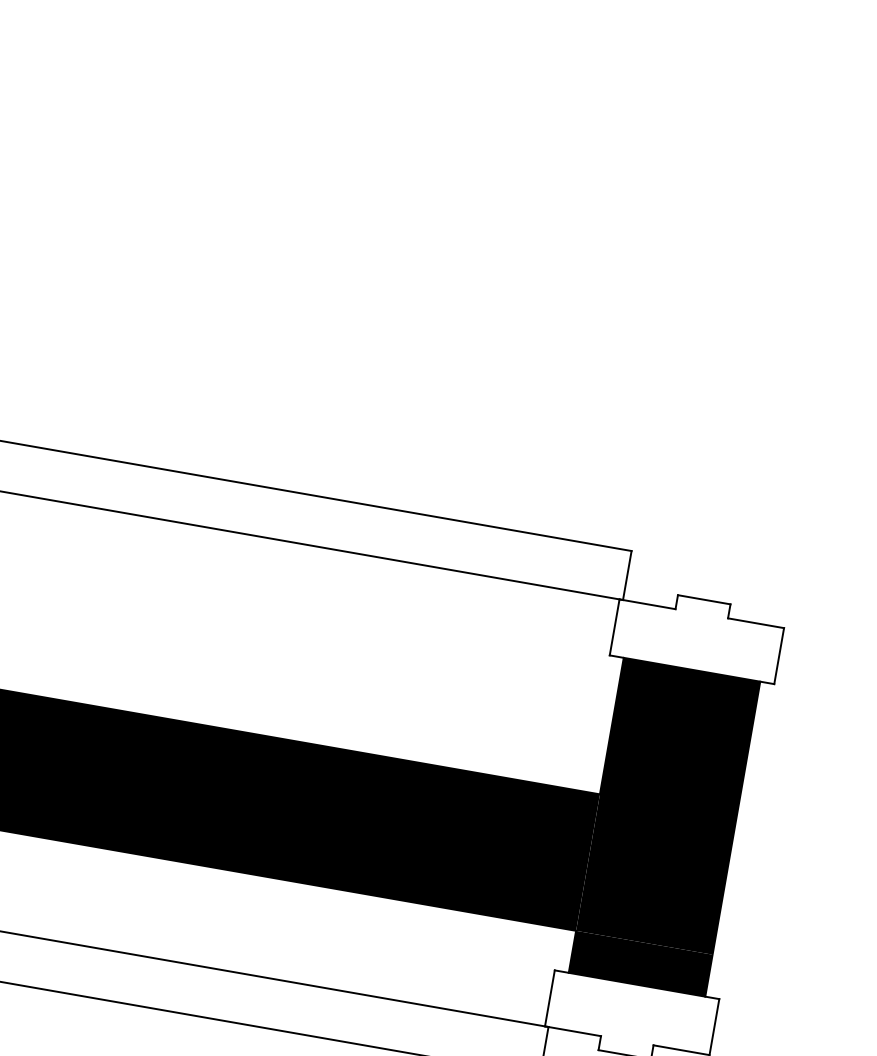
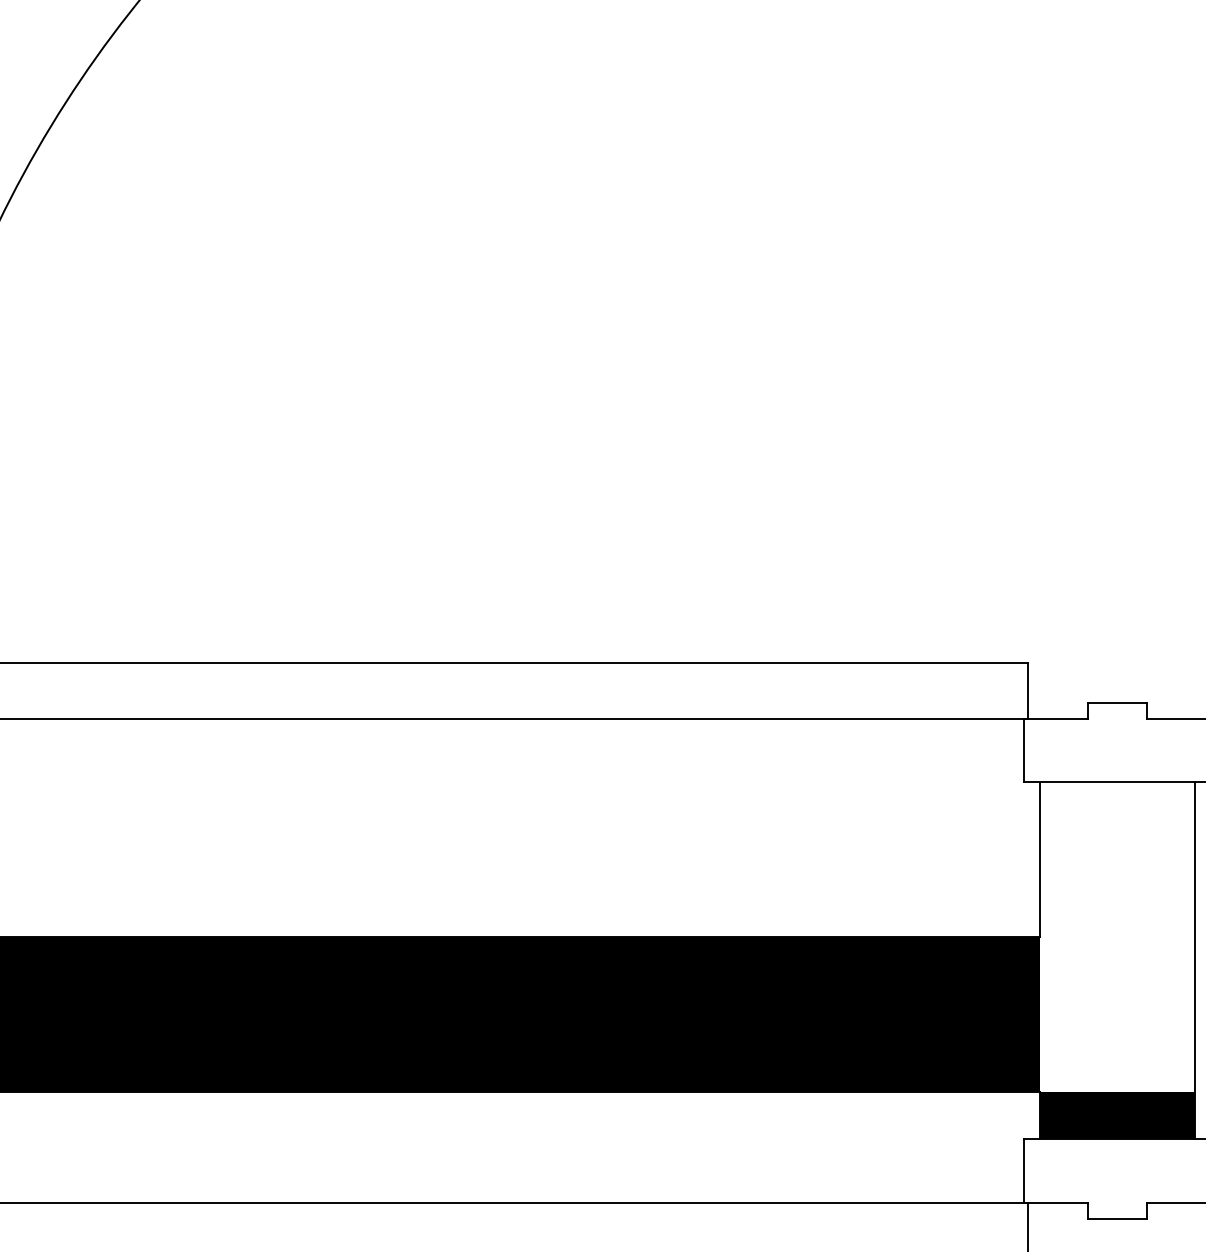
fill: (667, 805) -> (1116, 936), removed

